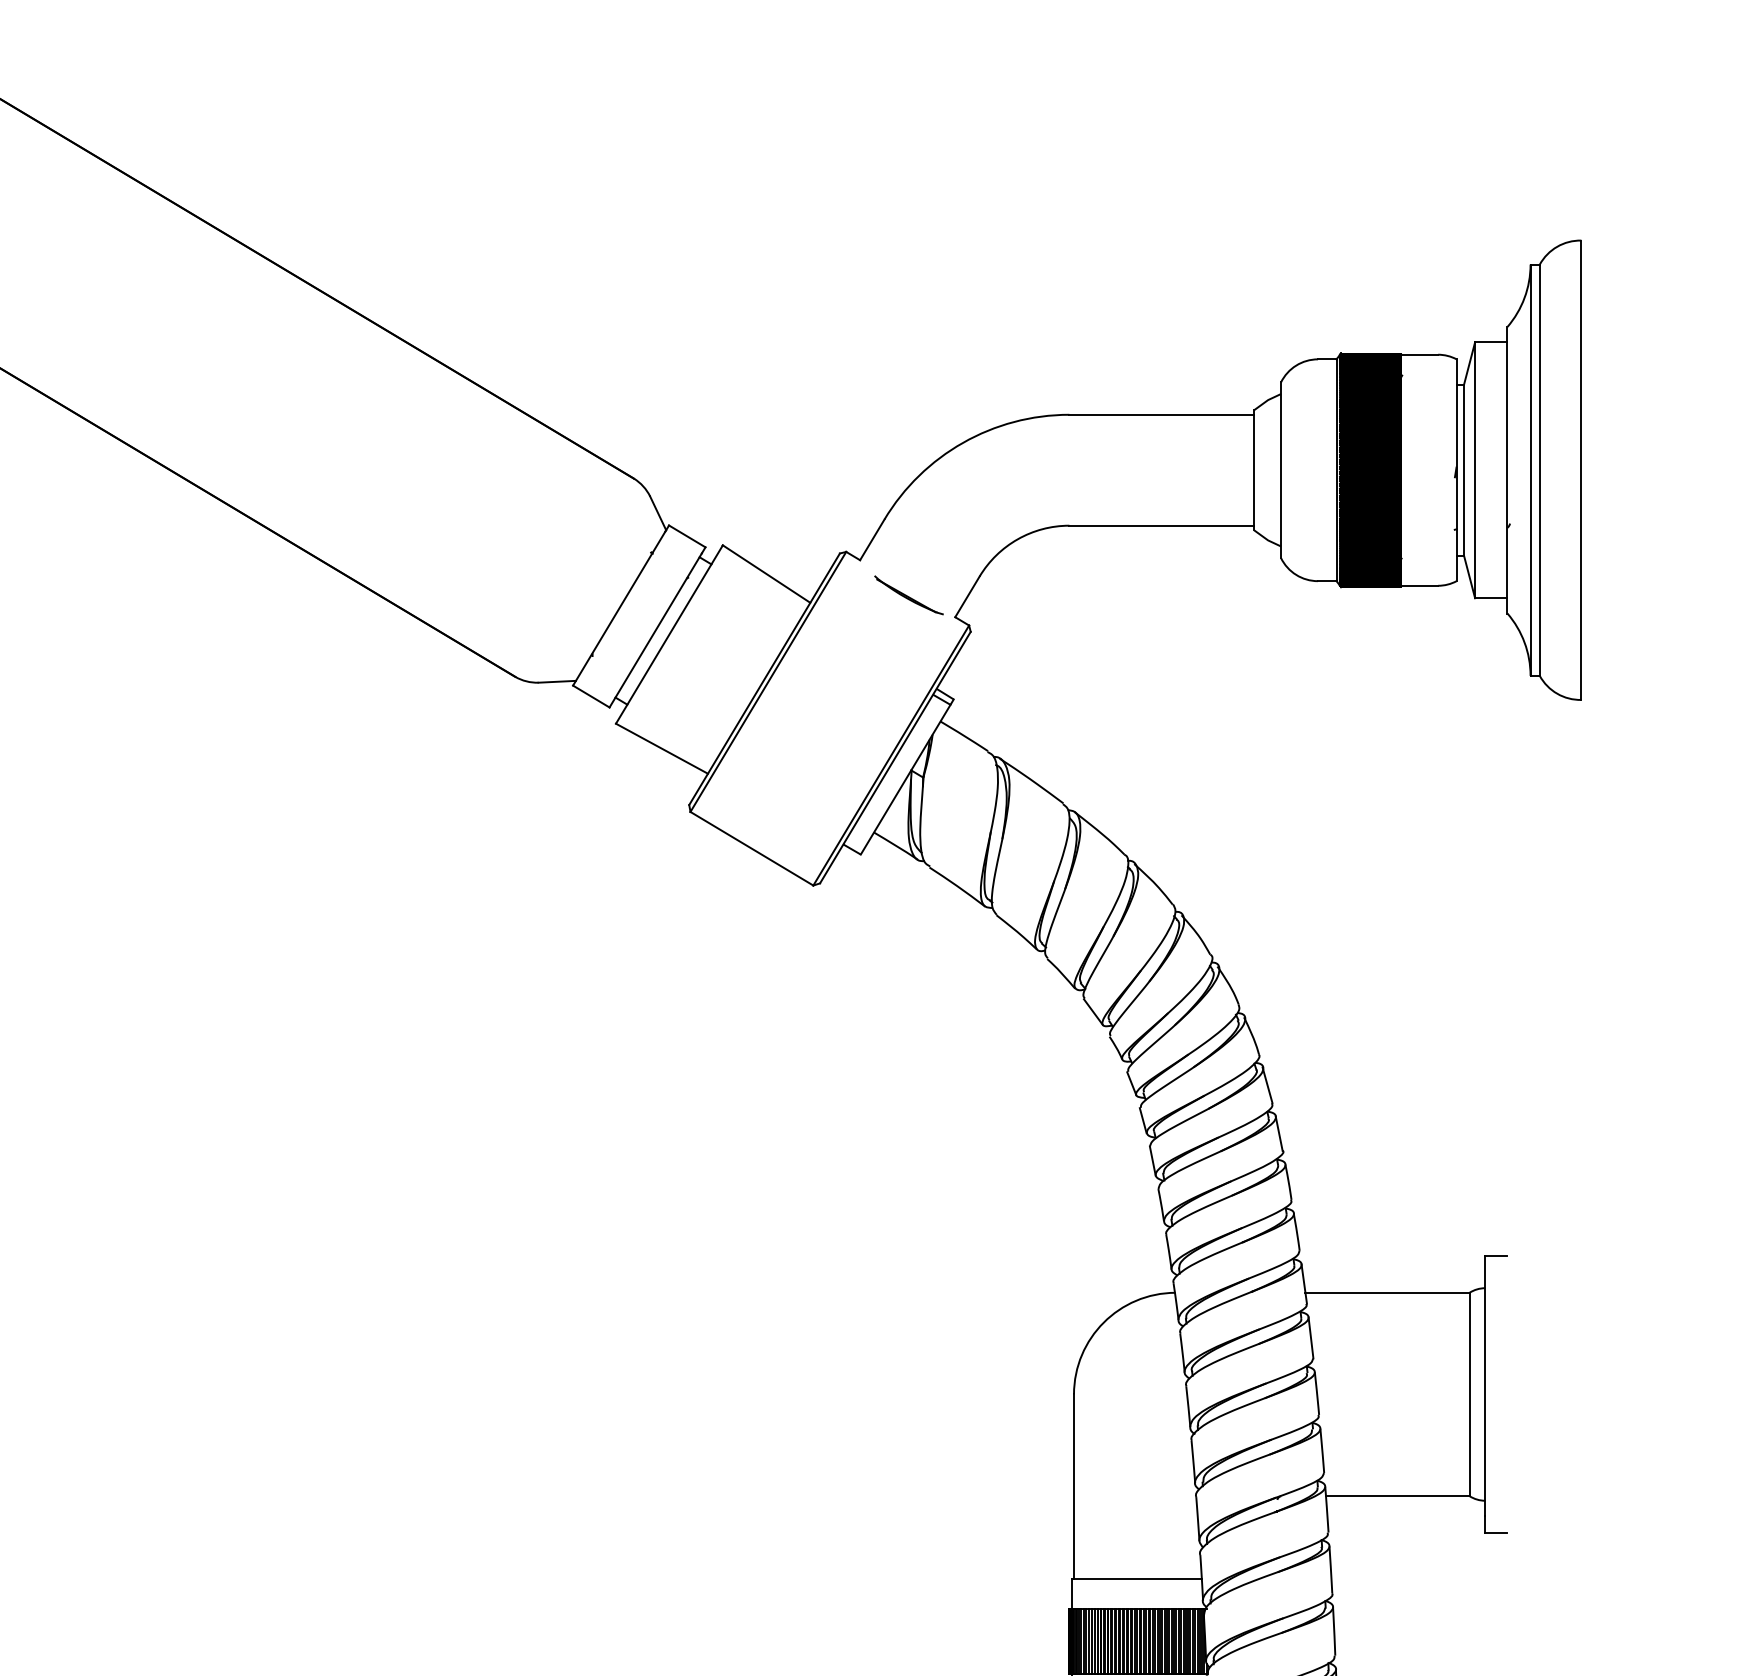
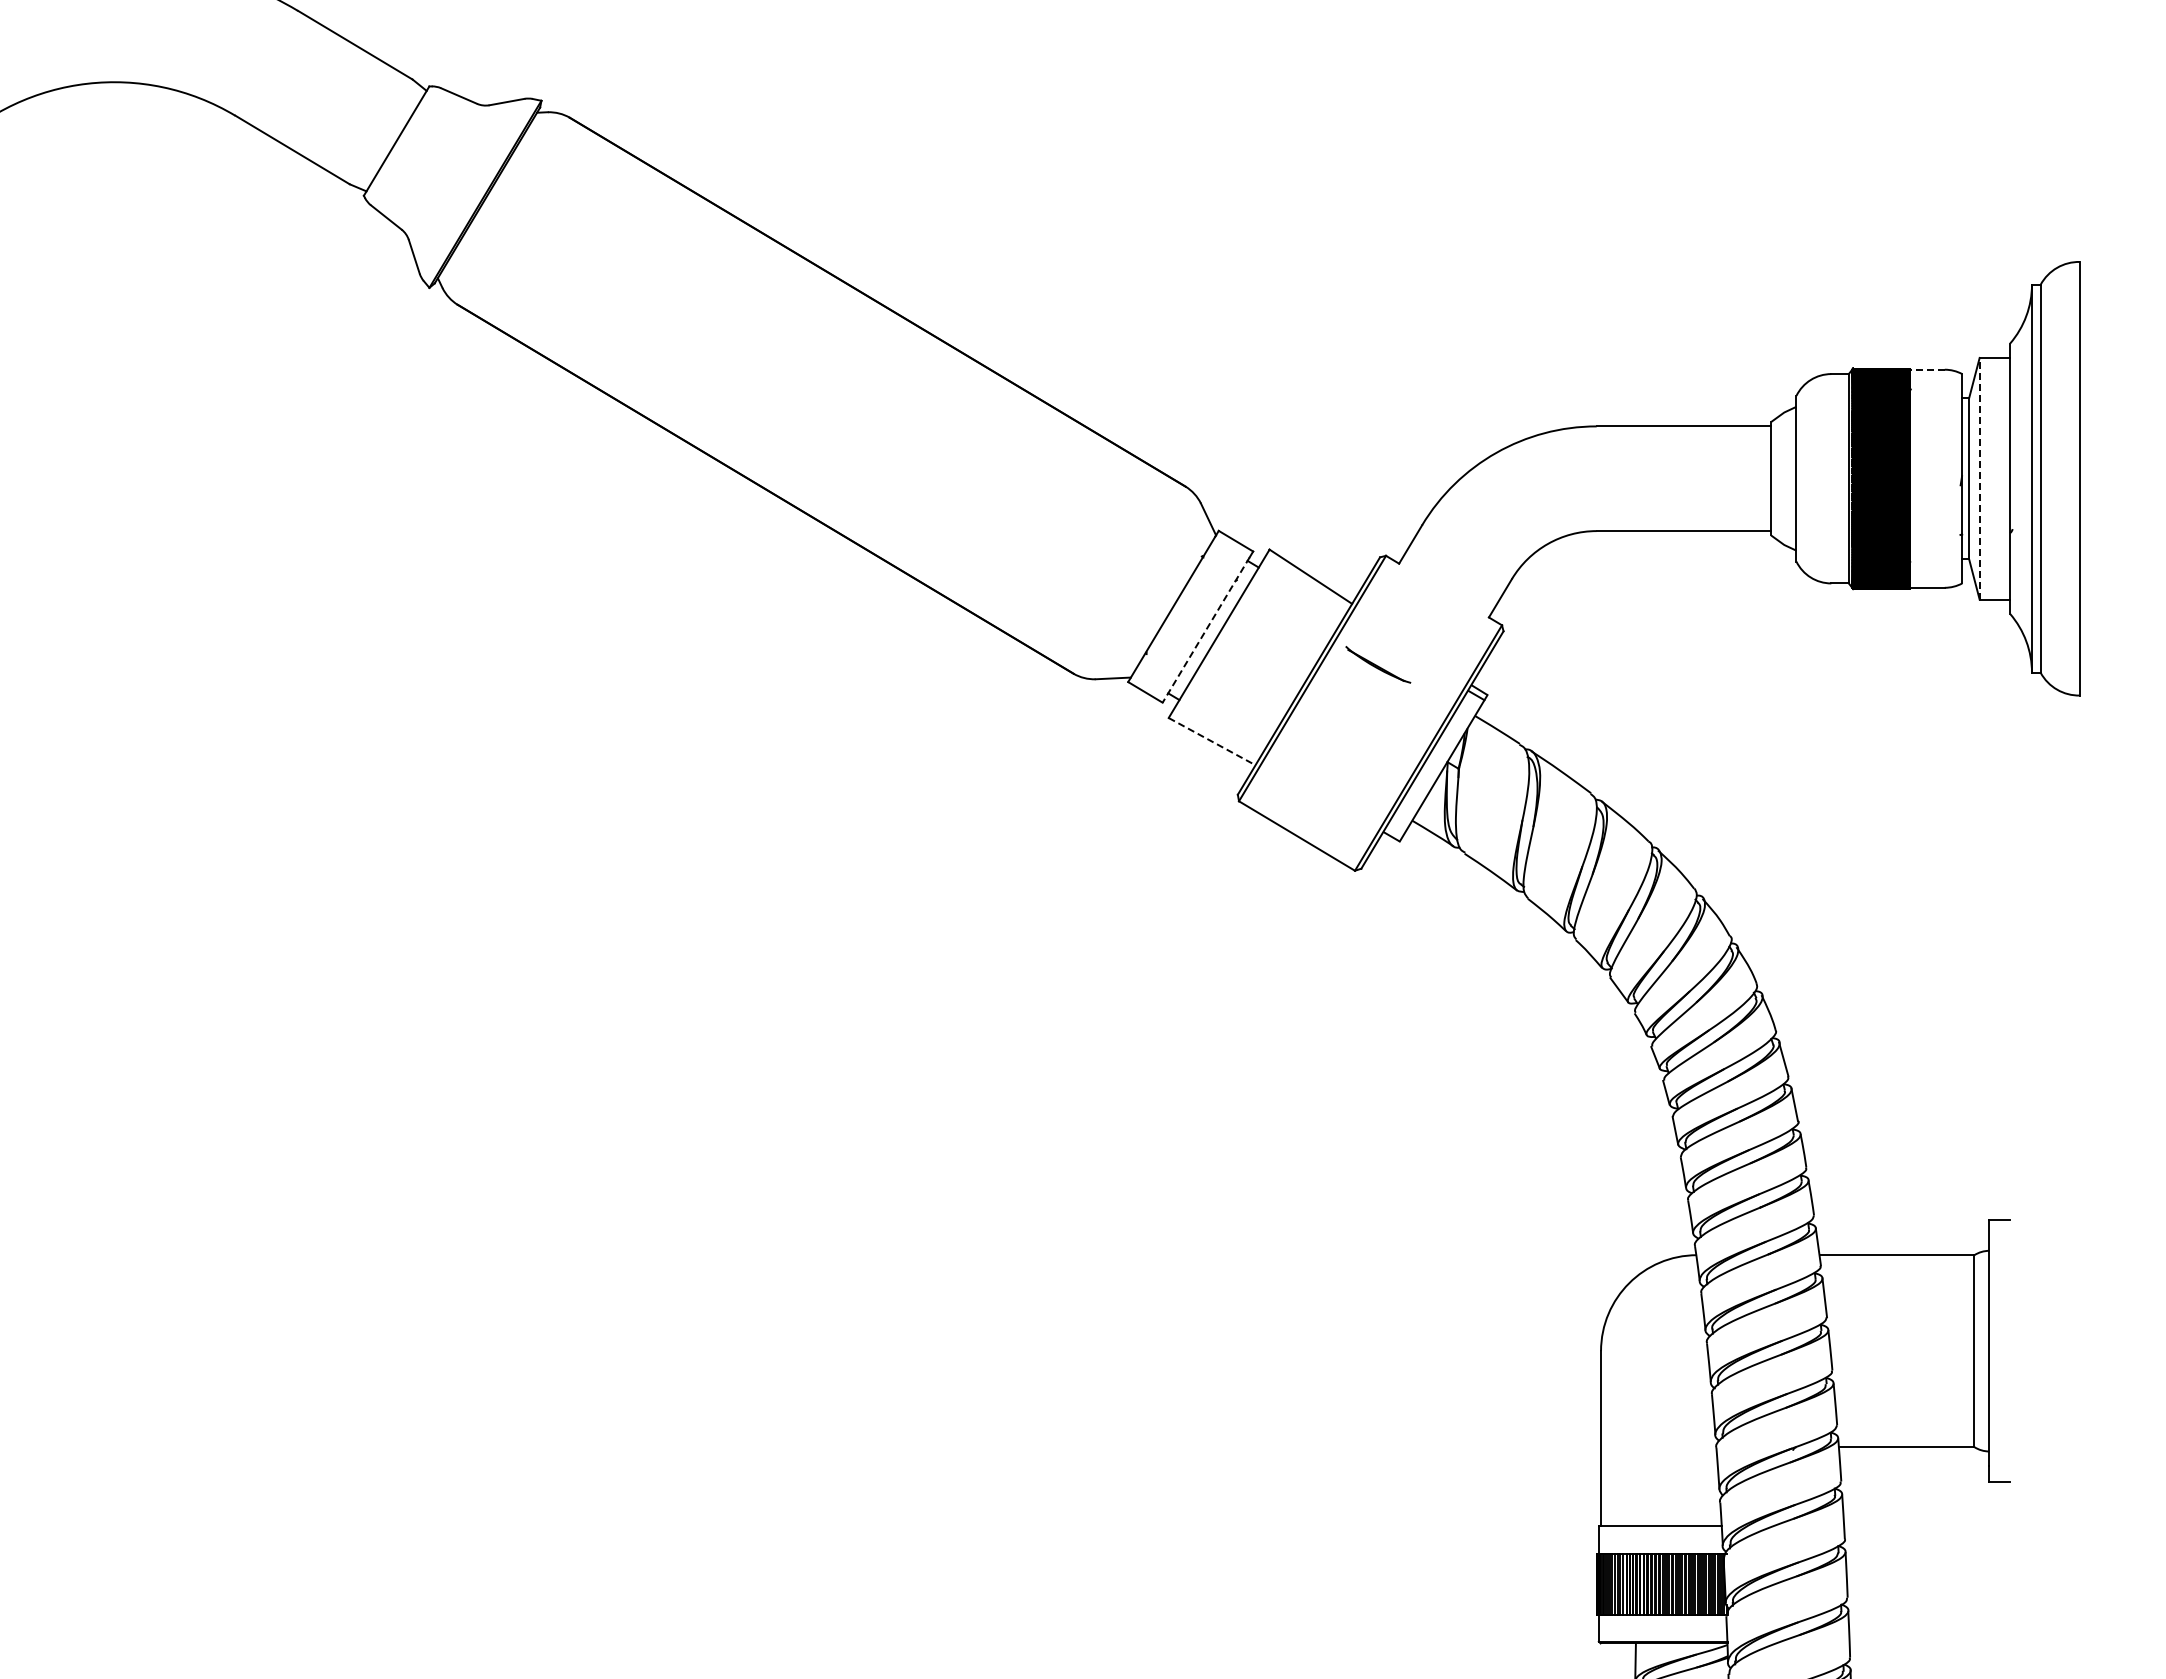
line: (1418, 354) -> (1926, 369), solid -> dashed
line: (1474, 469) -> (1979, 478), solid -> dashed
part: (909, 594) -> (1378, 664), moved
line: (656, 629) -> (1206, 629), solid -> dashed
line: (662, 748) -> (1212, 741), solid -> dashed

